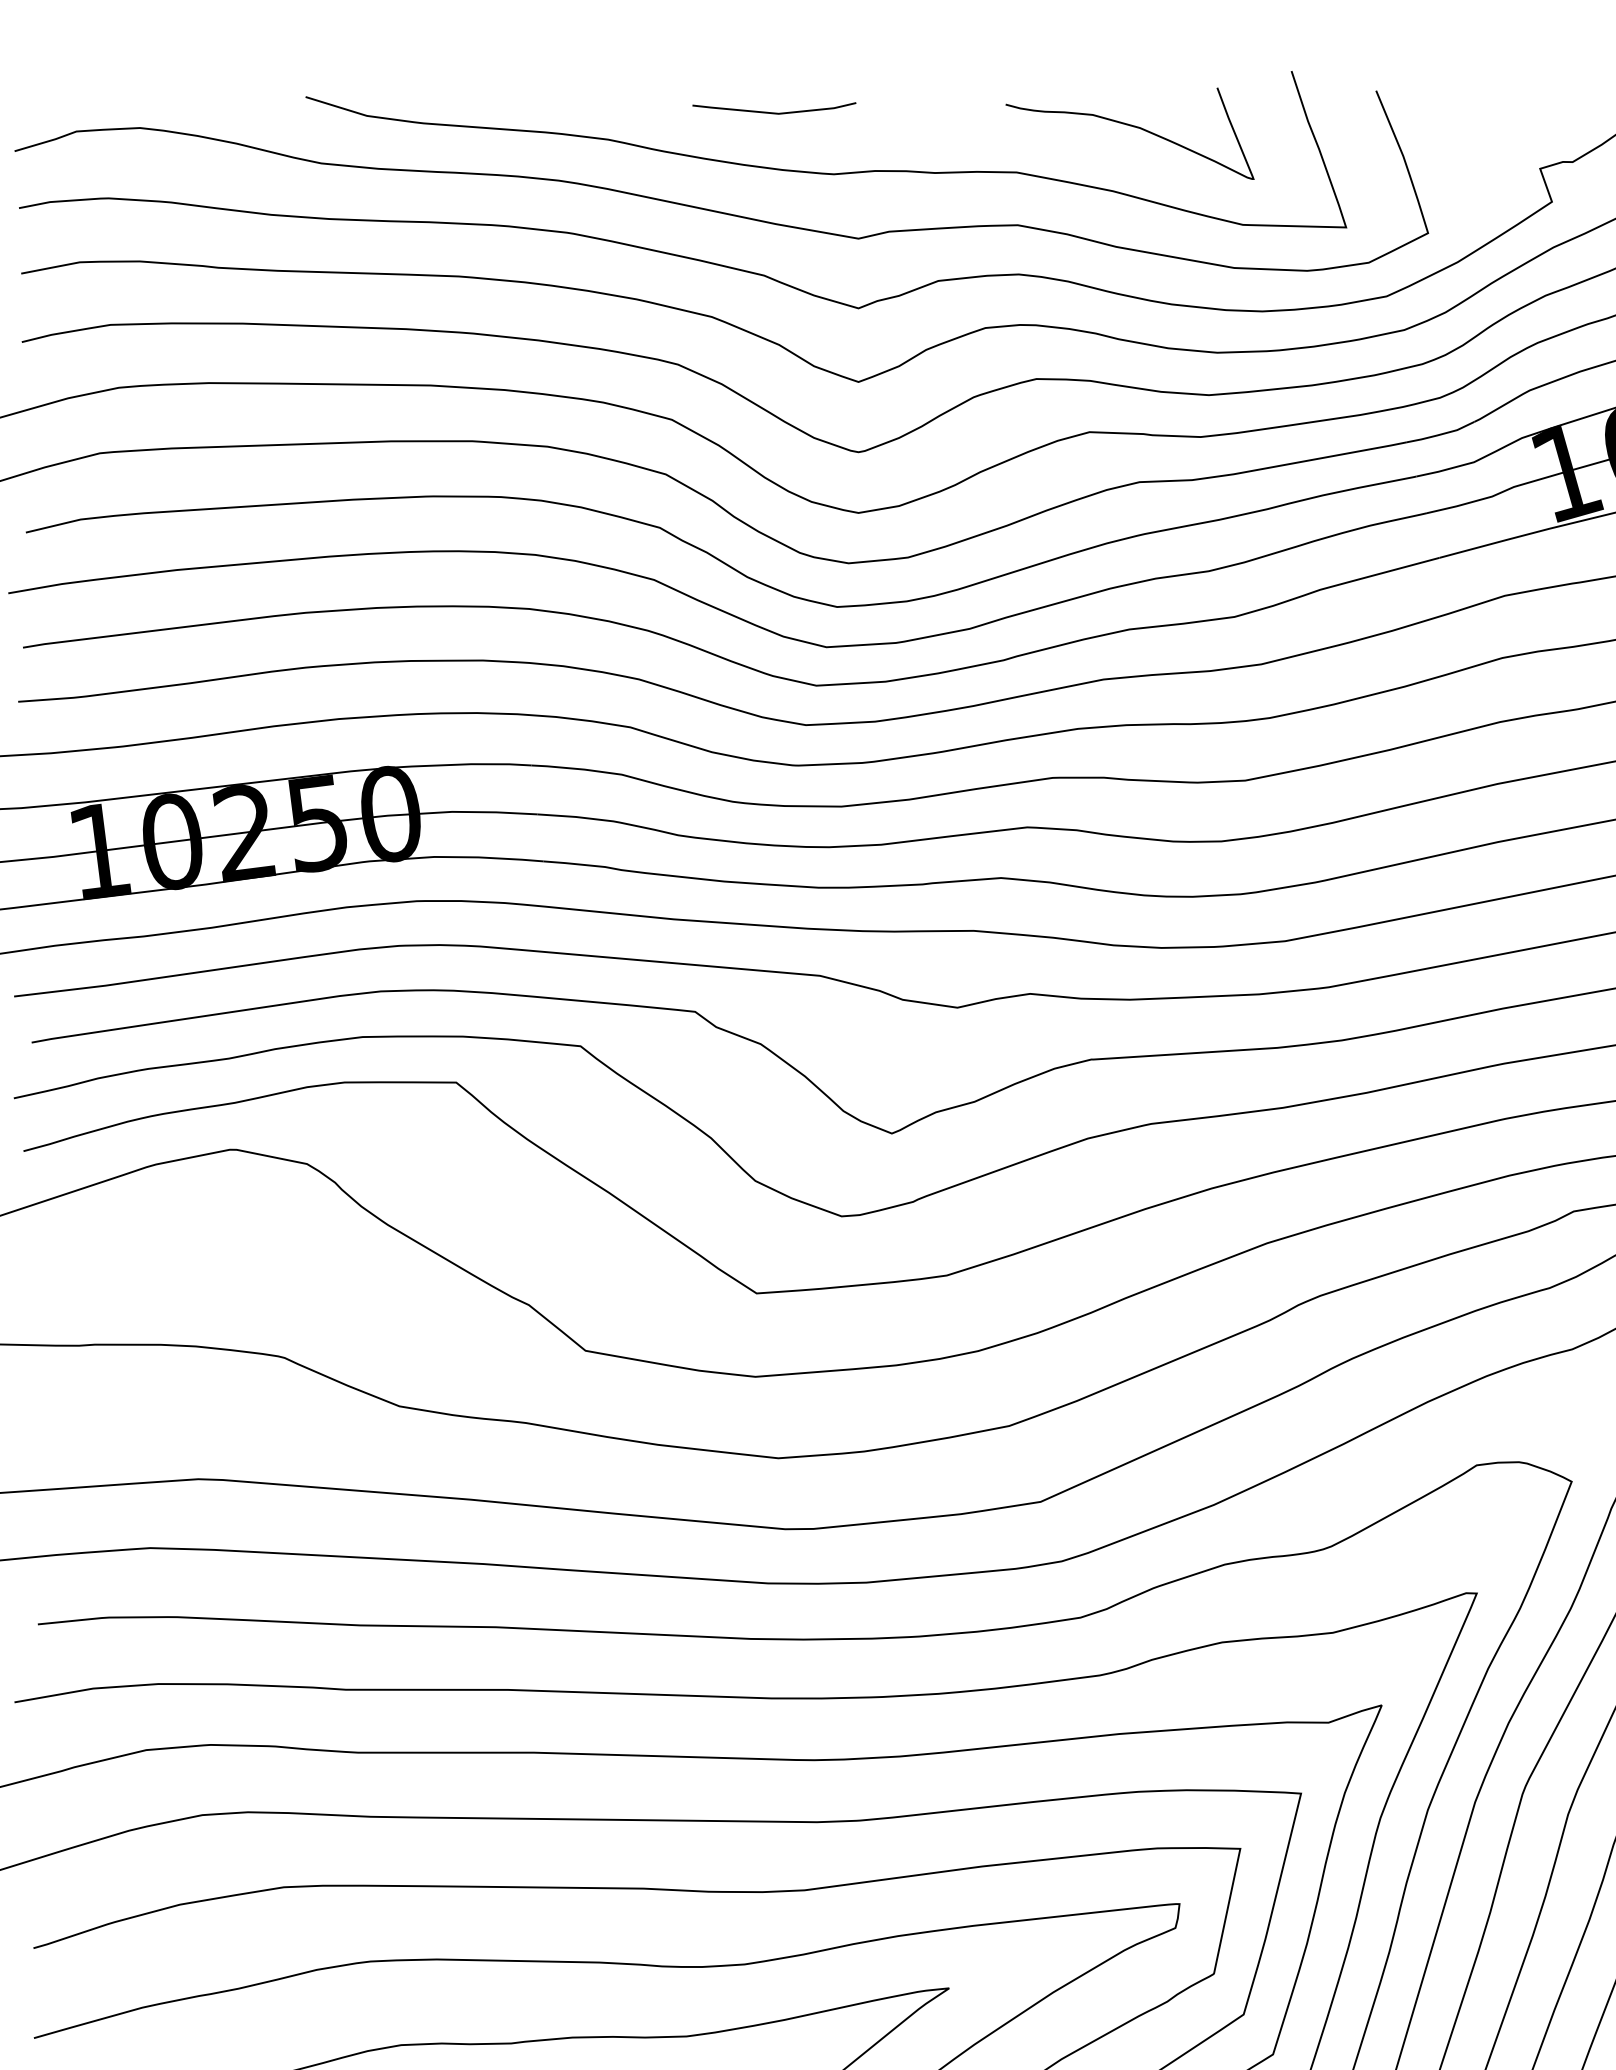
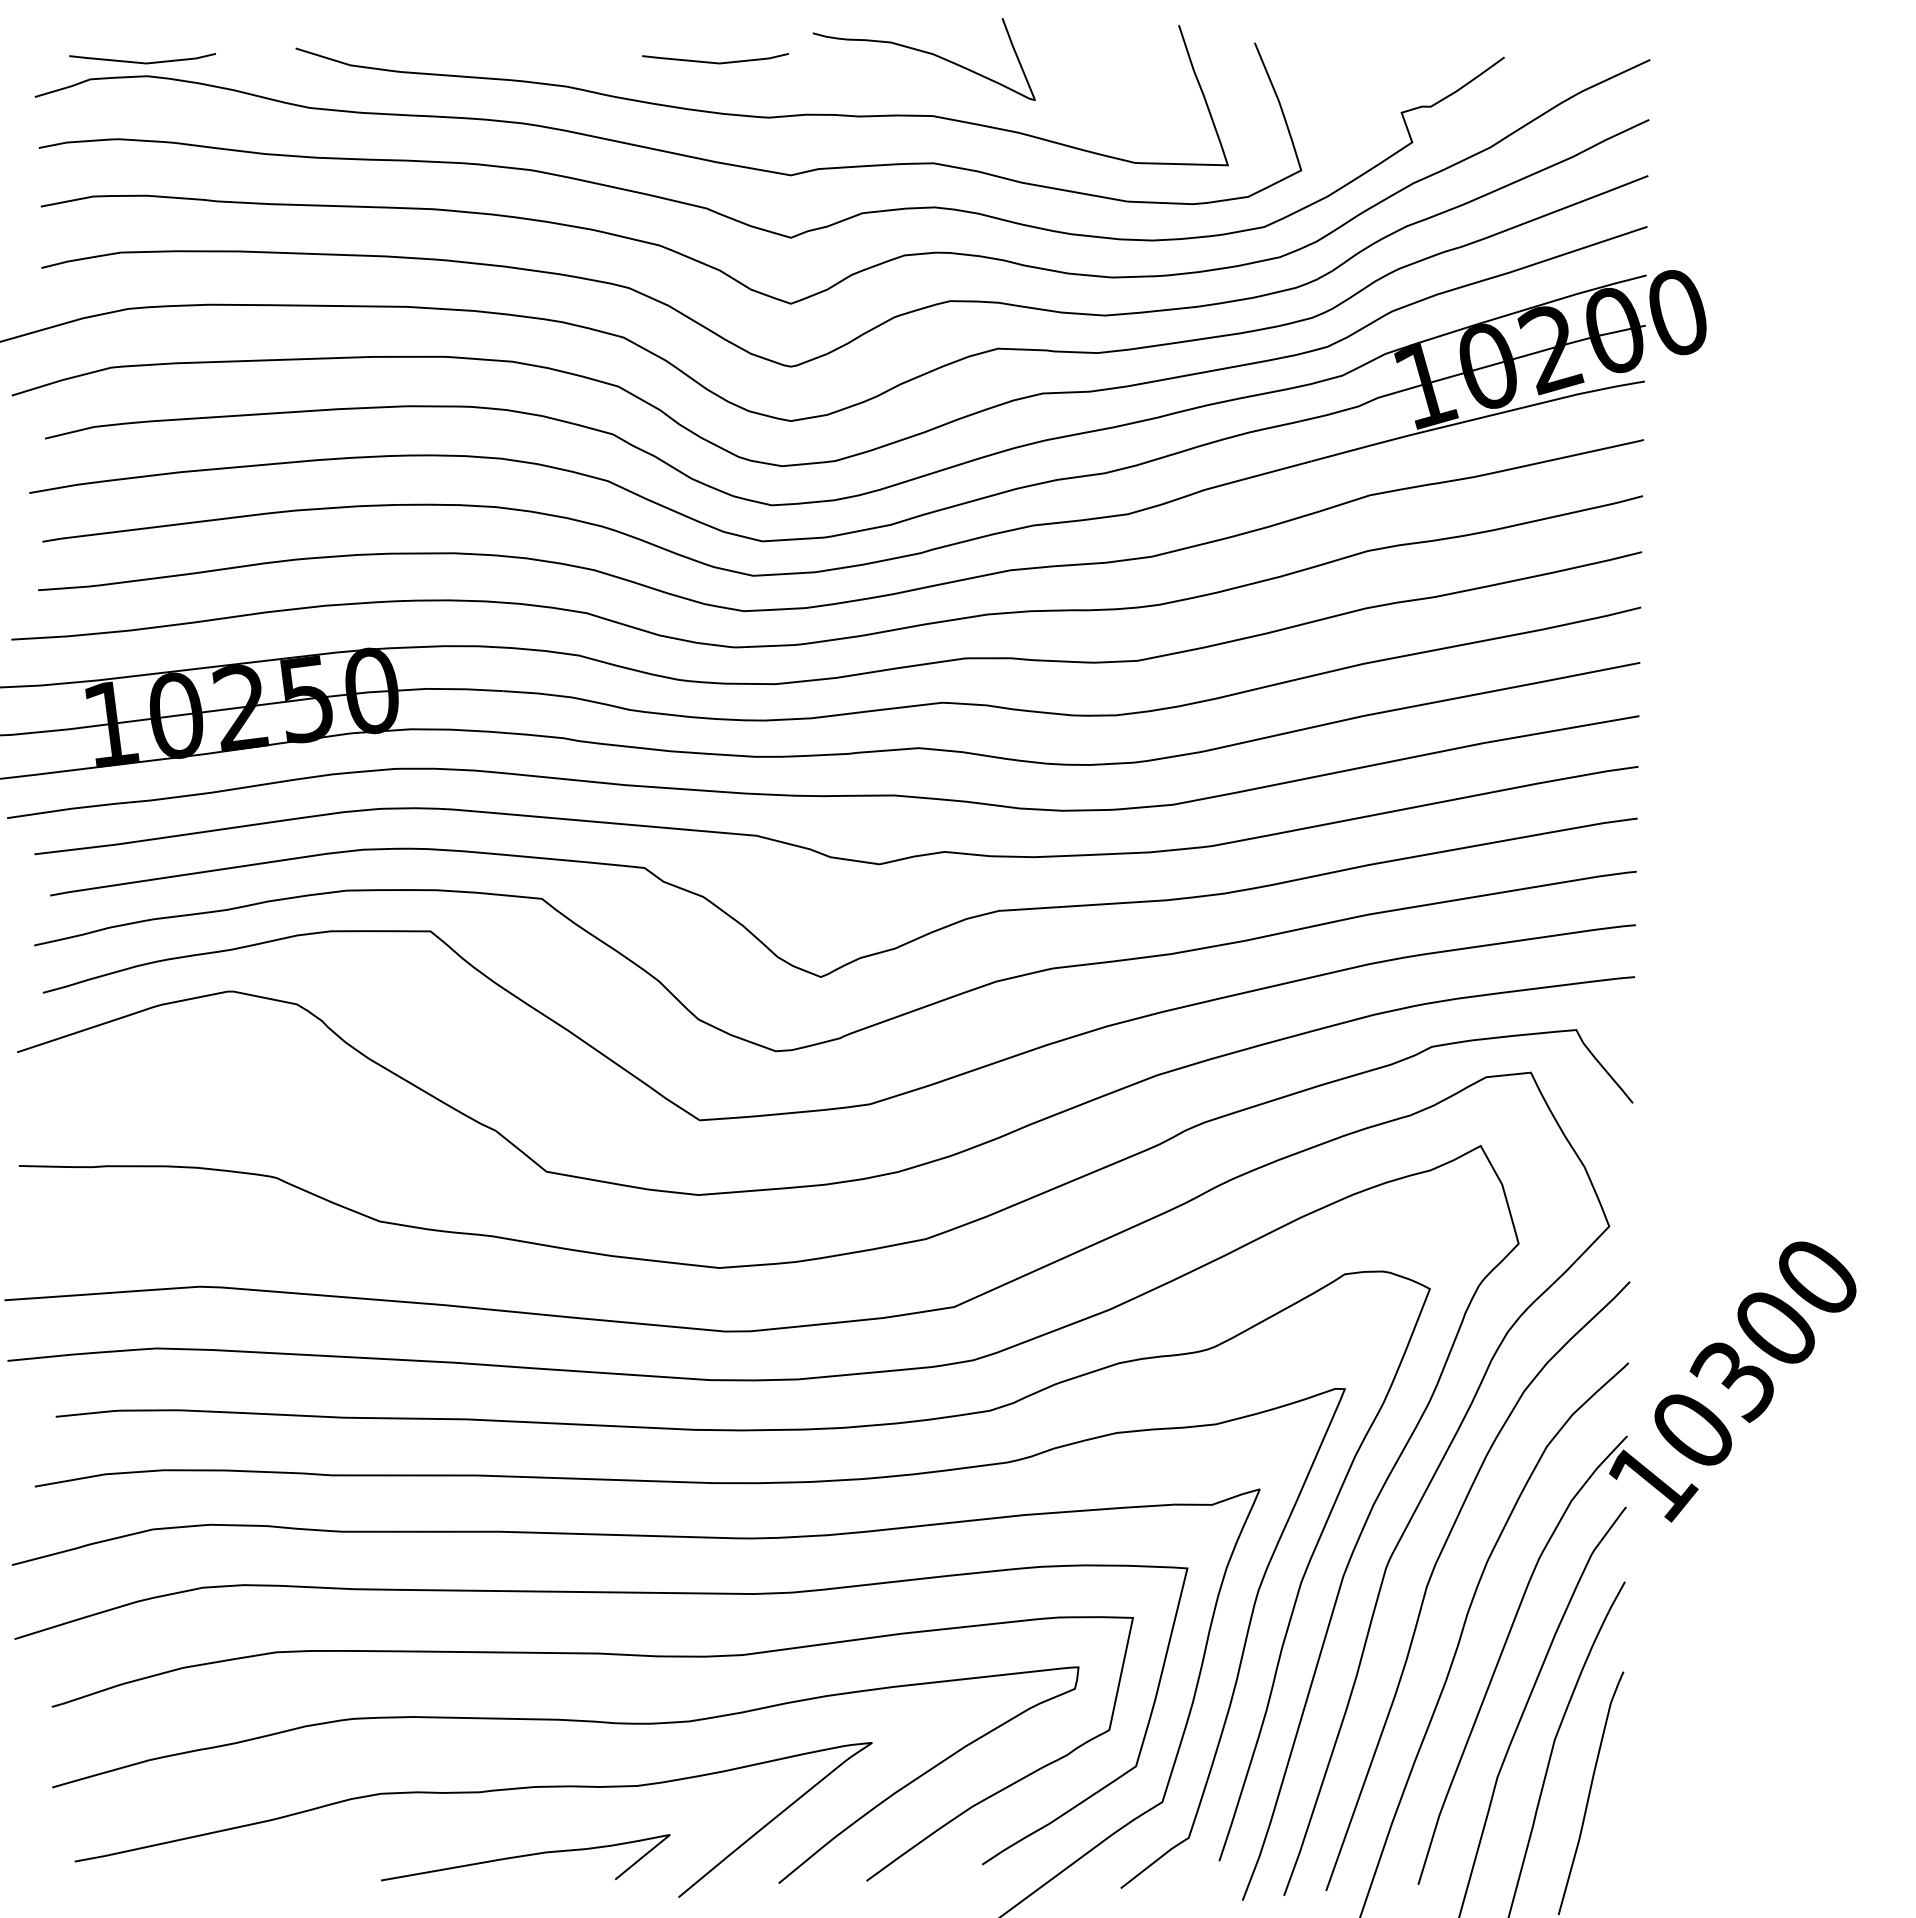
line: (134, 112) -> (142, 62), added
curve: (1132, 127) -> (926, 53), moved

